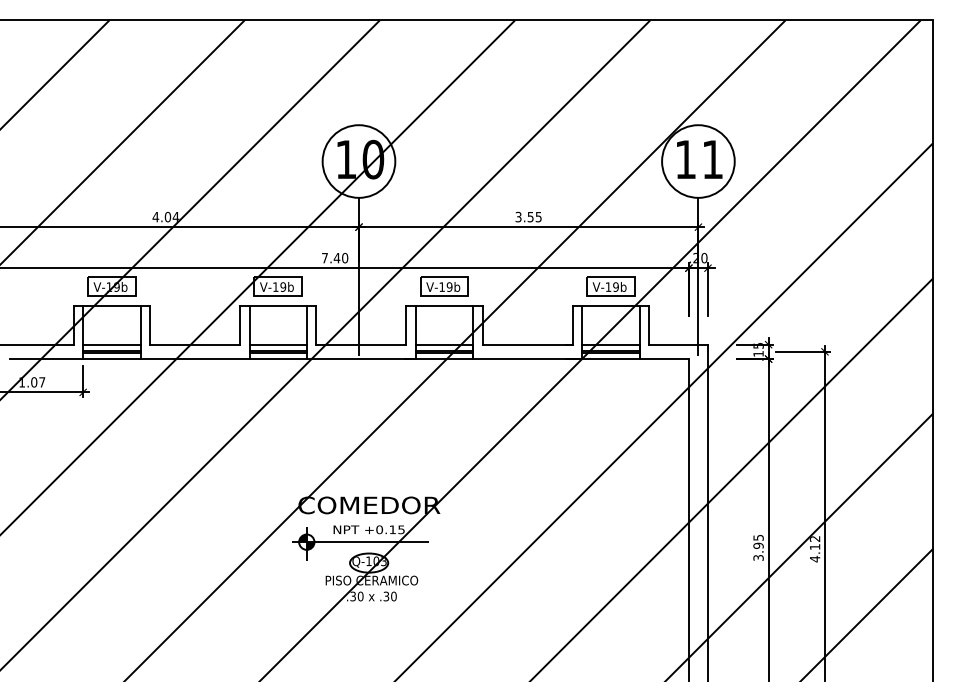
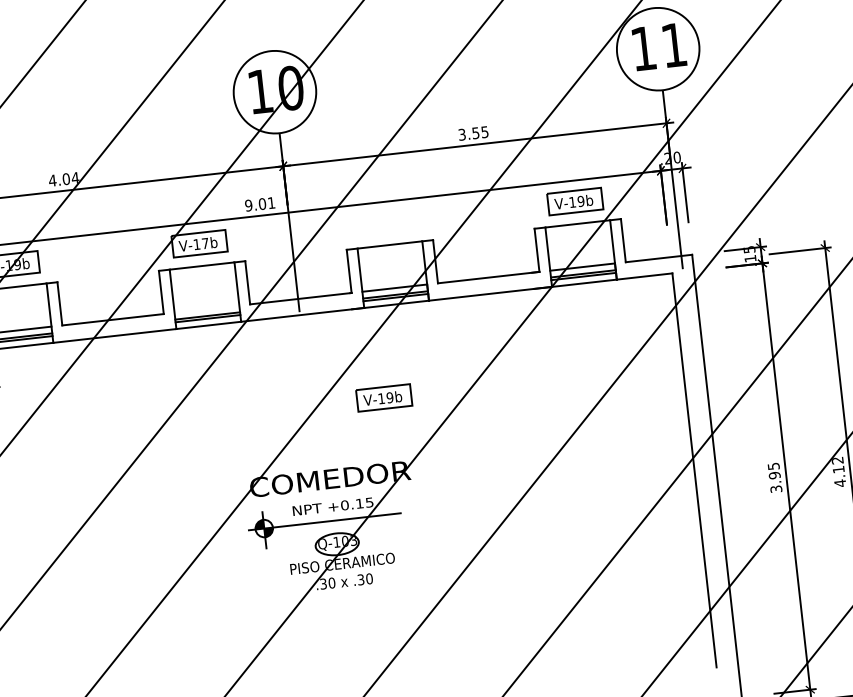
text: (334, 257) -> (259, 203), 7.40 -> 9.01
text: (283, 286) -> (205, 242), V-19b -> V-17b
part: (444, 286) -> (384, 397), moved
line: (277, 344) -> (206, 309), removed

